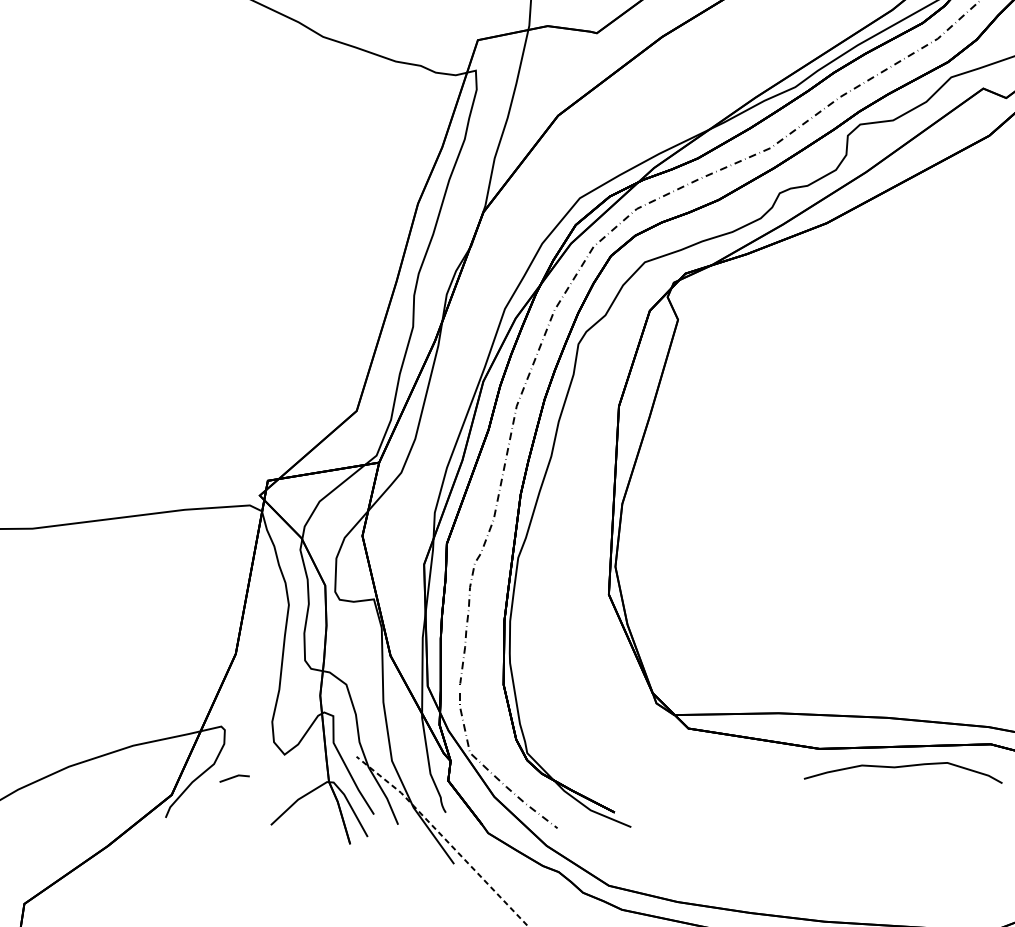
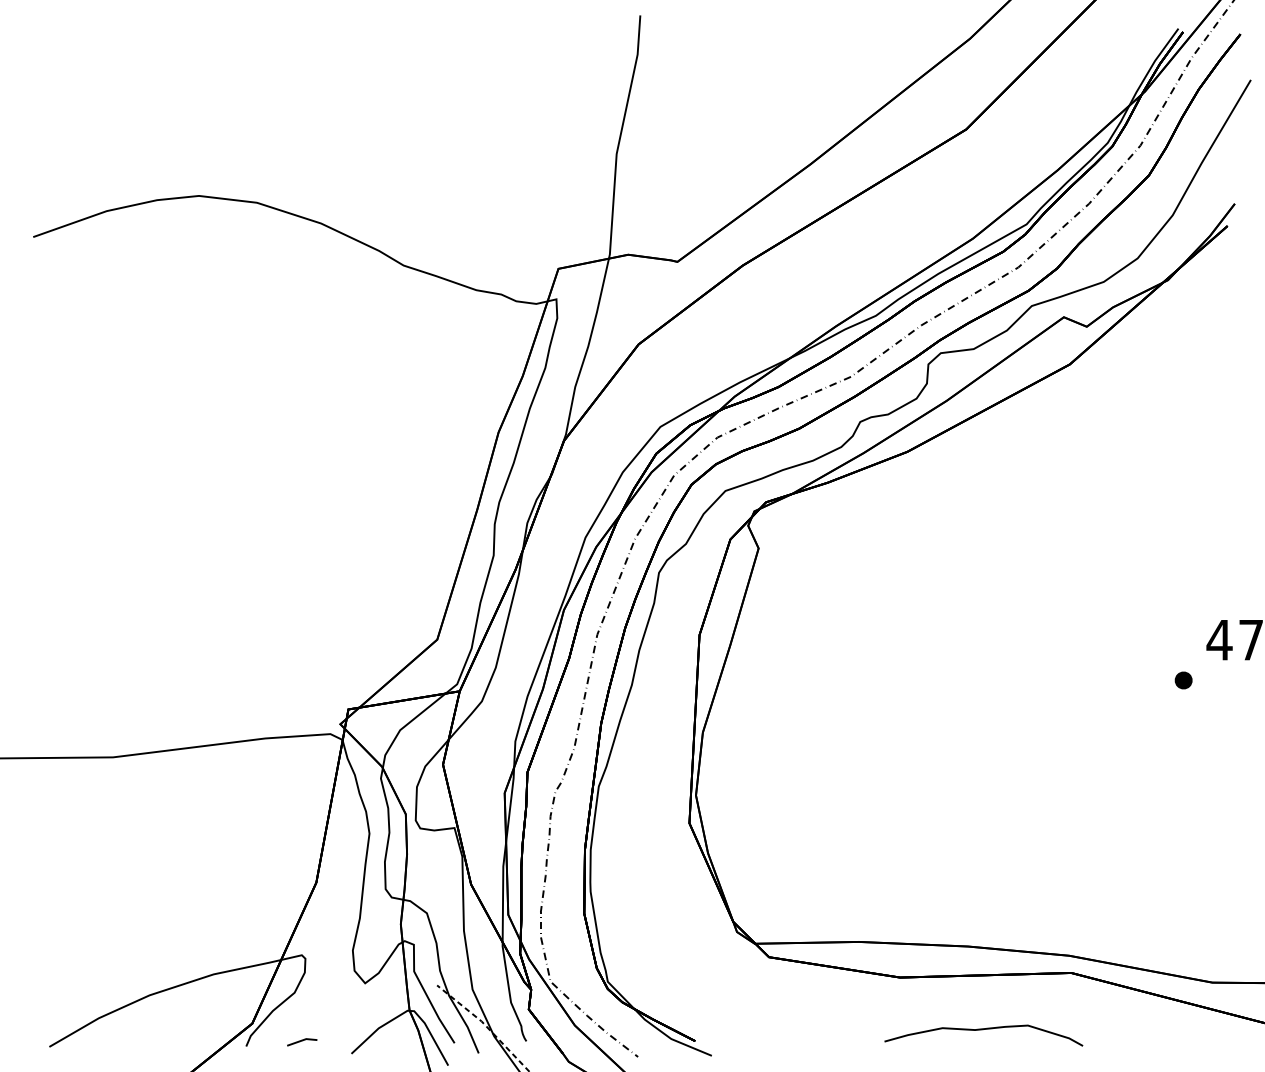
curve: (902, 767) -> (983, 1030), moved
line: (234, 777) -> (302, 1041), moved

